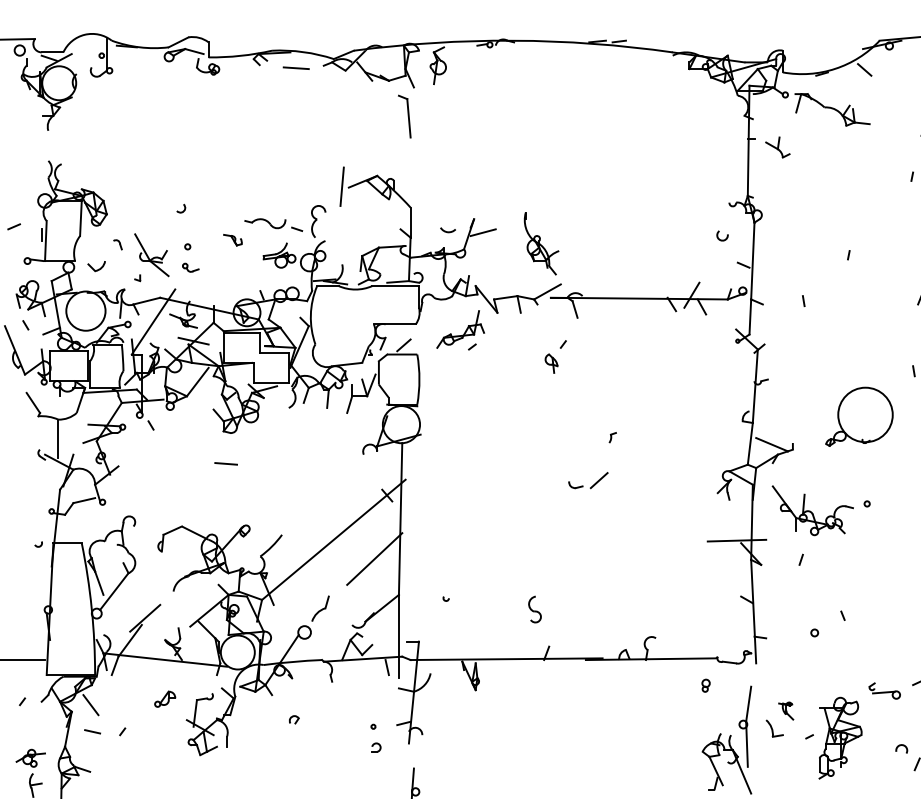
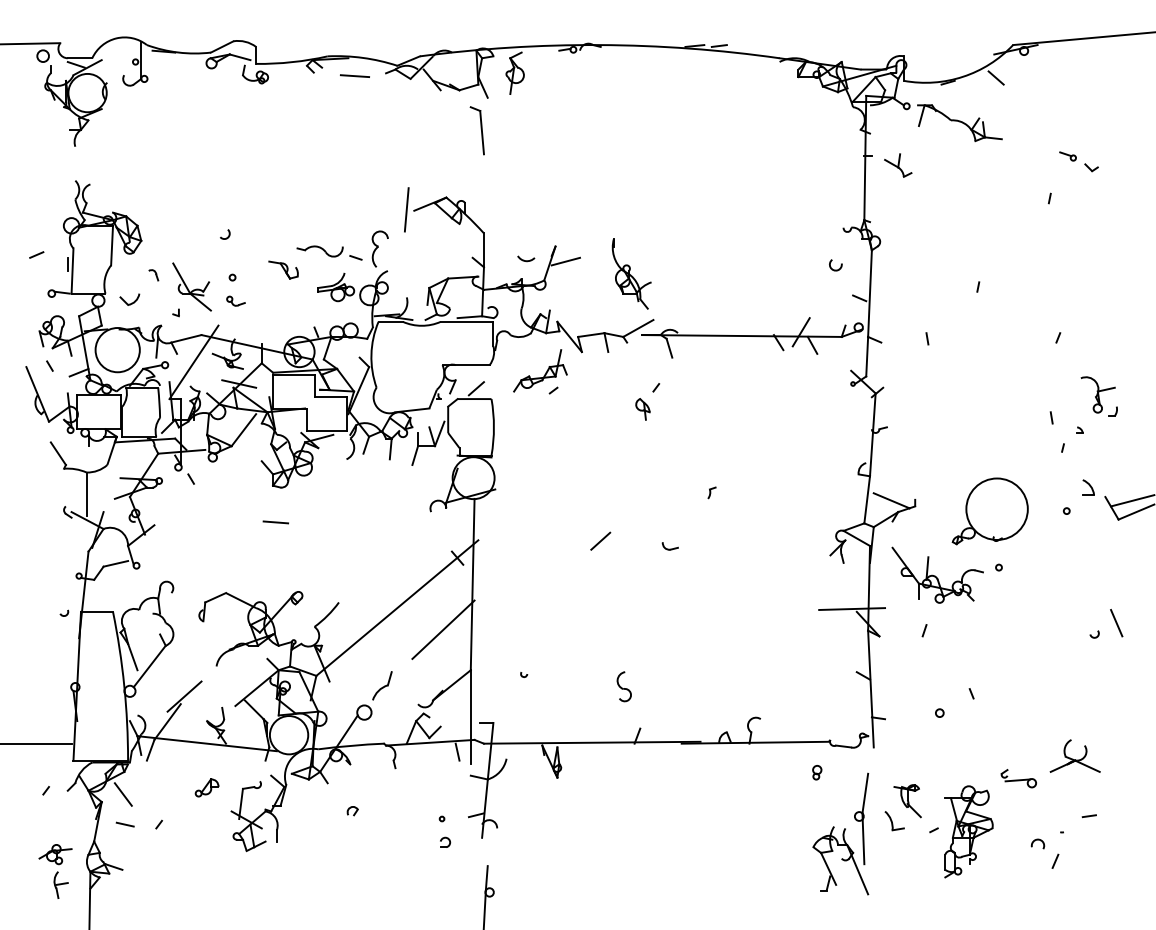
part: (232, 239) -> (283, 269), size x1.43
part: (858, 416) -> (989, 511), moved
line: (599, 479) -> (600, 540), moved
part: (786, 711) -> (907, 801), size x1.67

